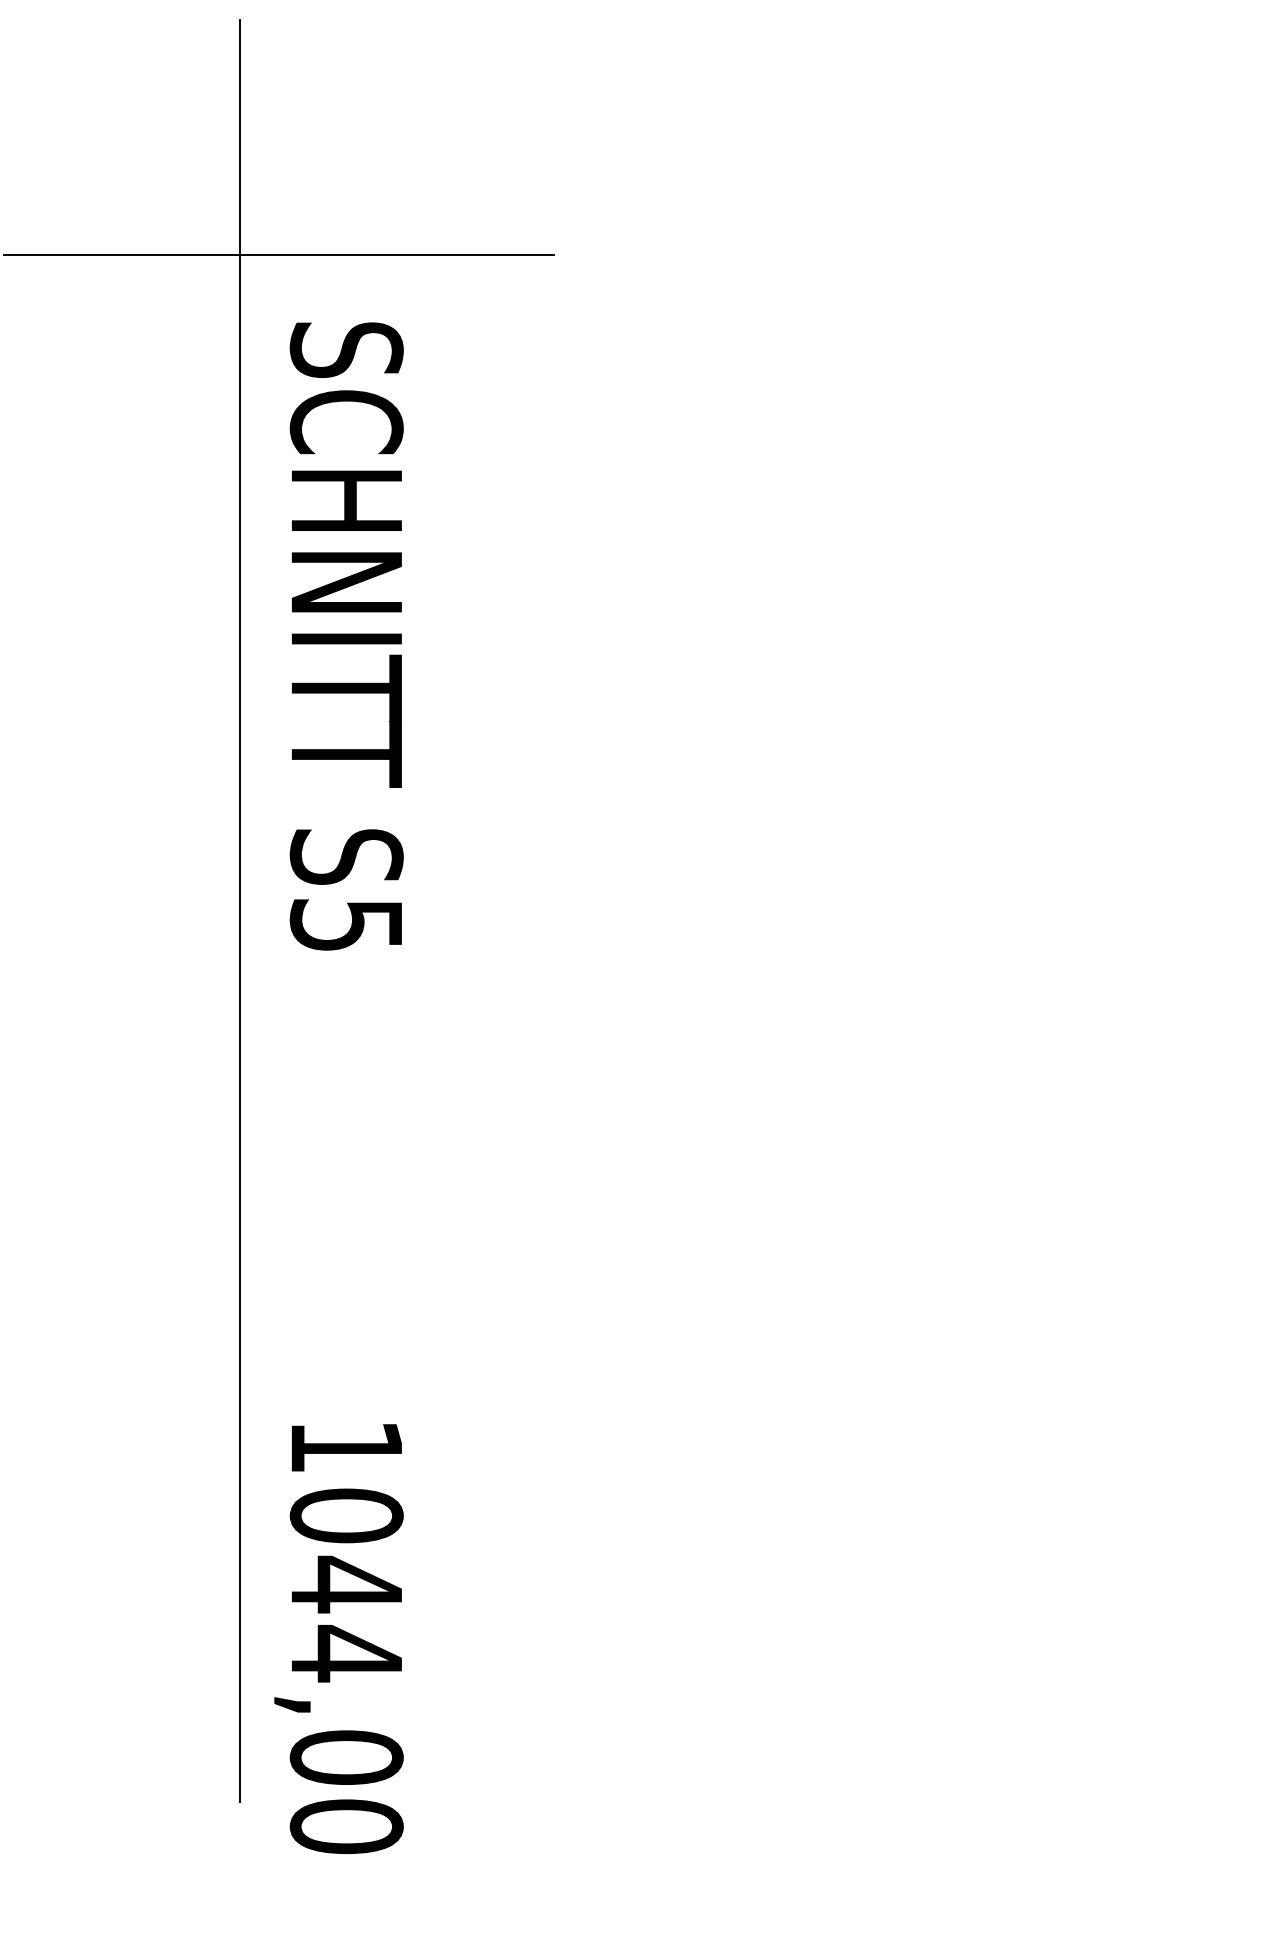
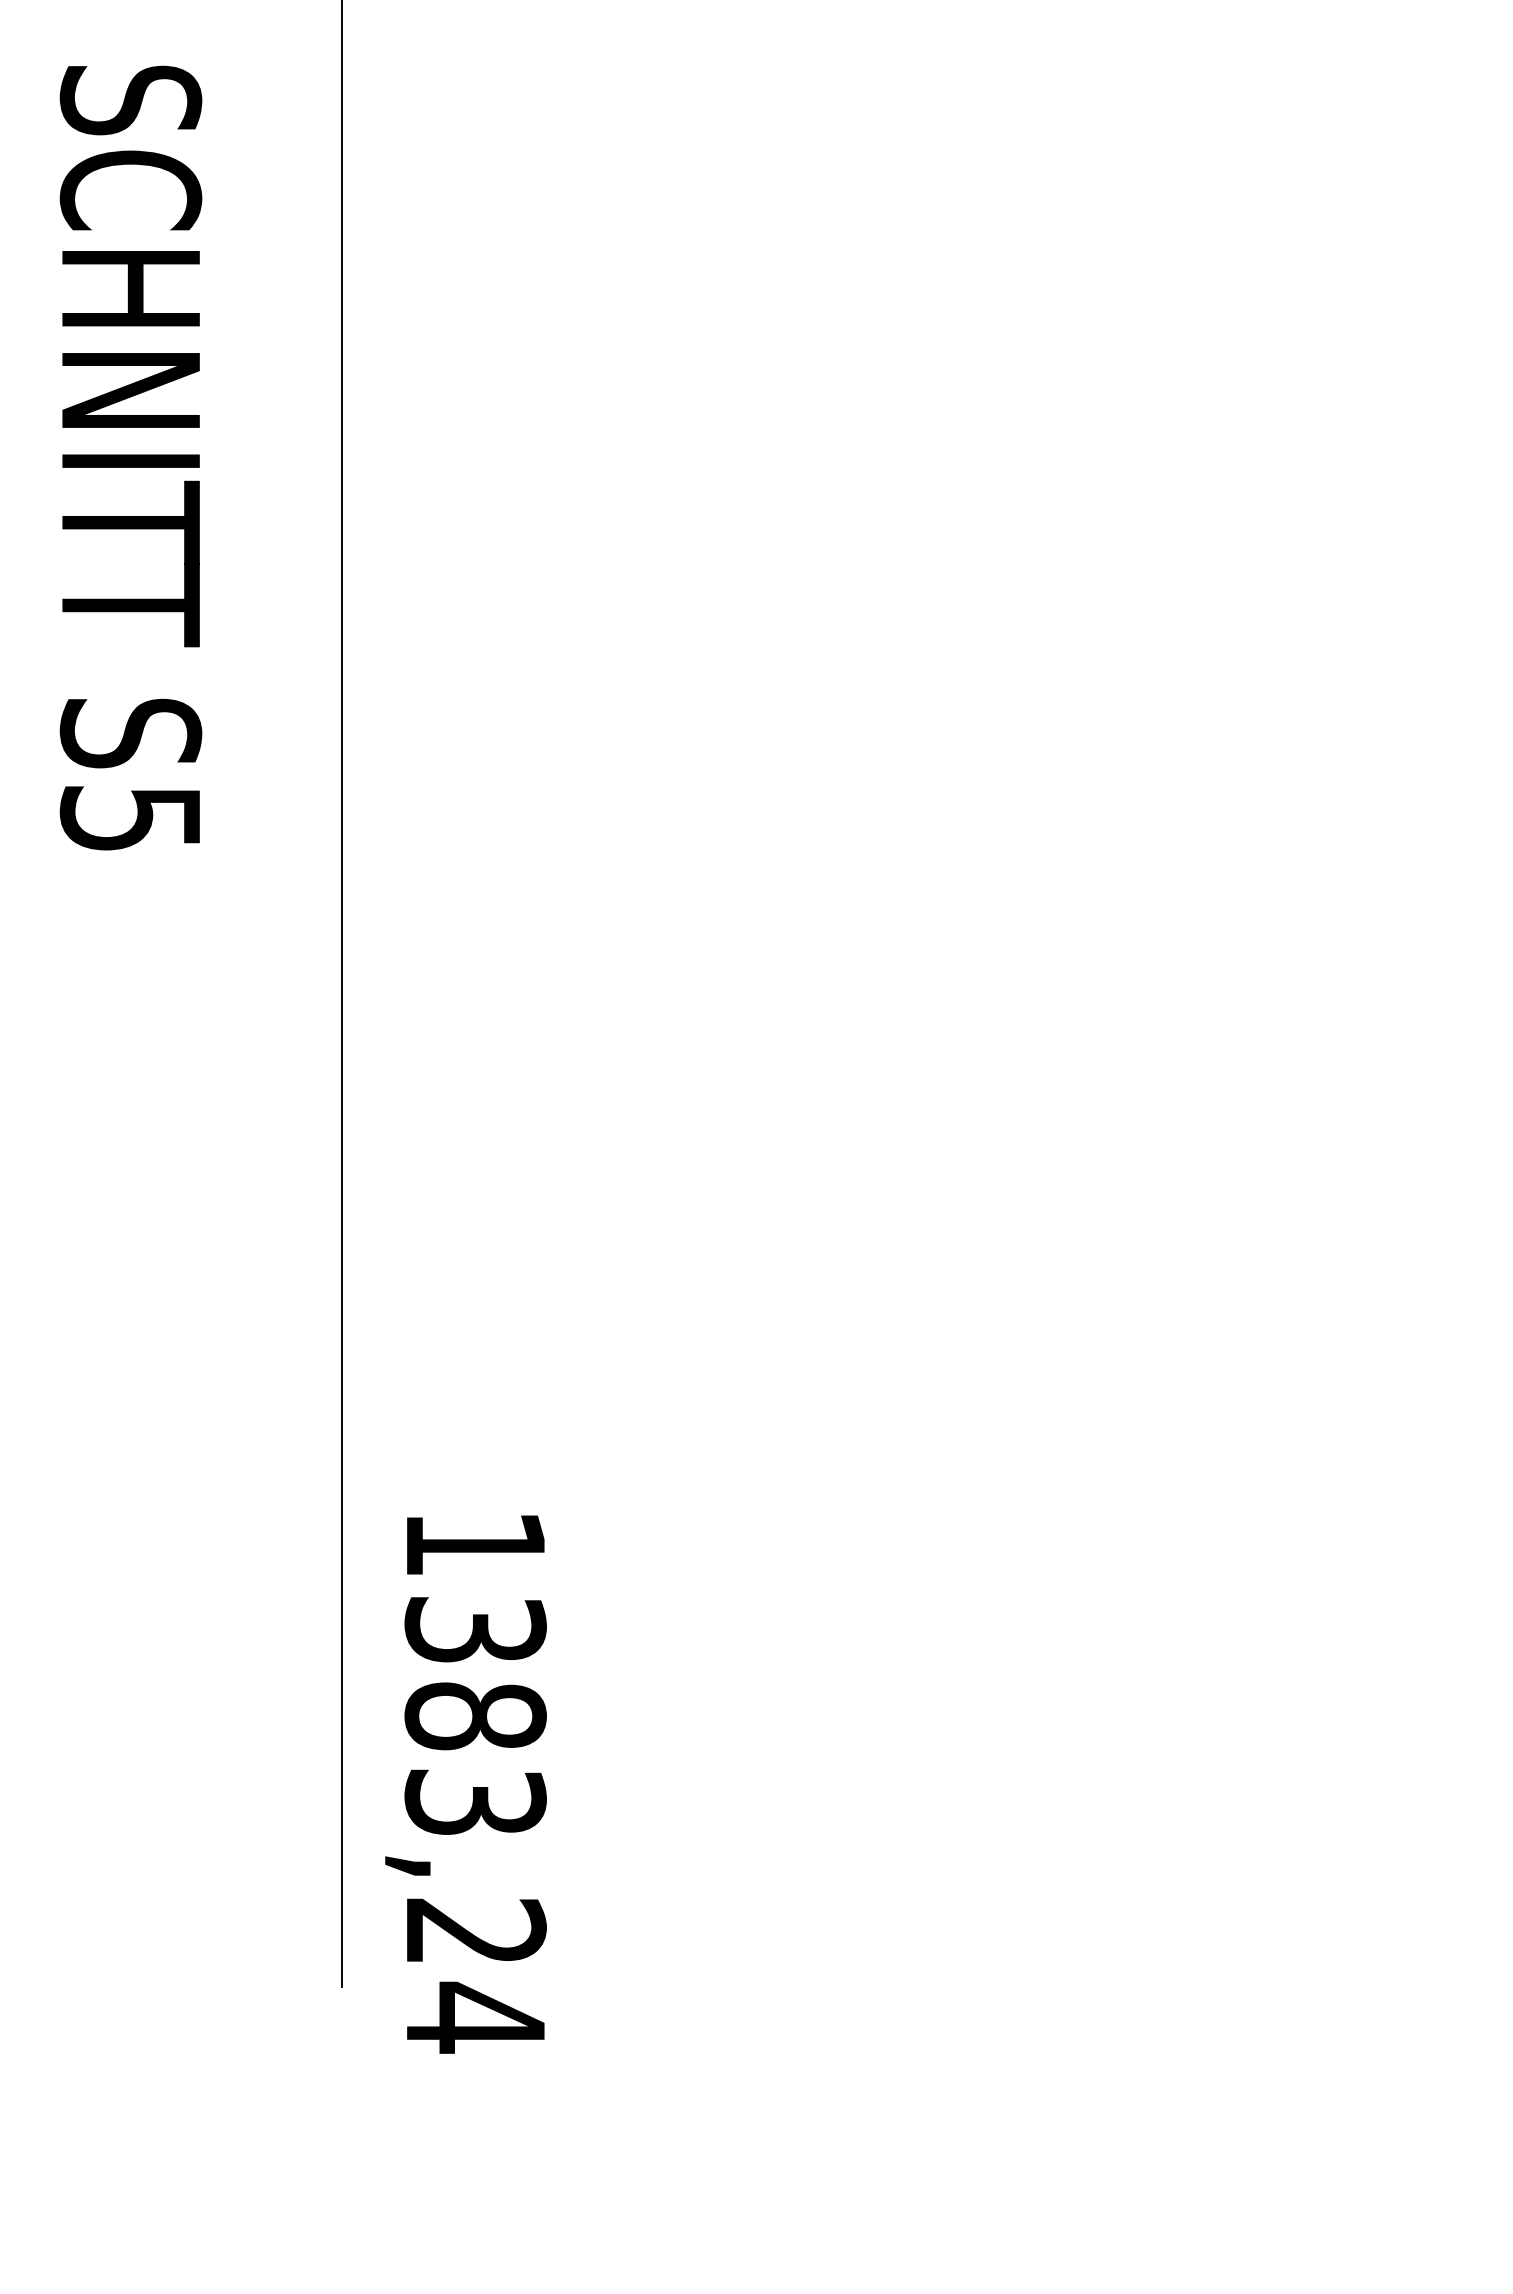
line: (279, 255) -> (391, 55), removed
text: (346, 636) -> (130, 458), moved
text: (346, 1671) -> (475, 1824), 1044,00 -> 1383,24

